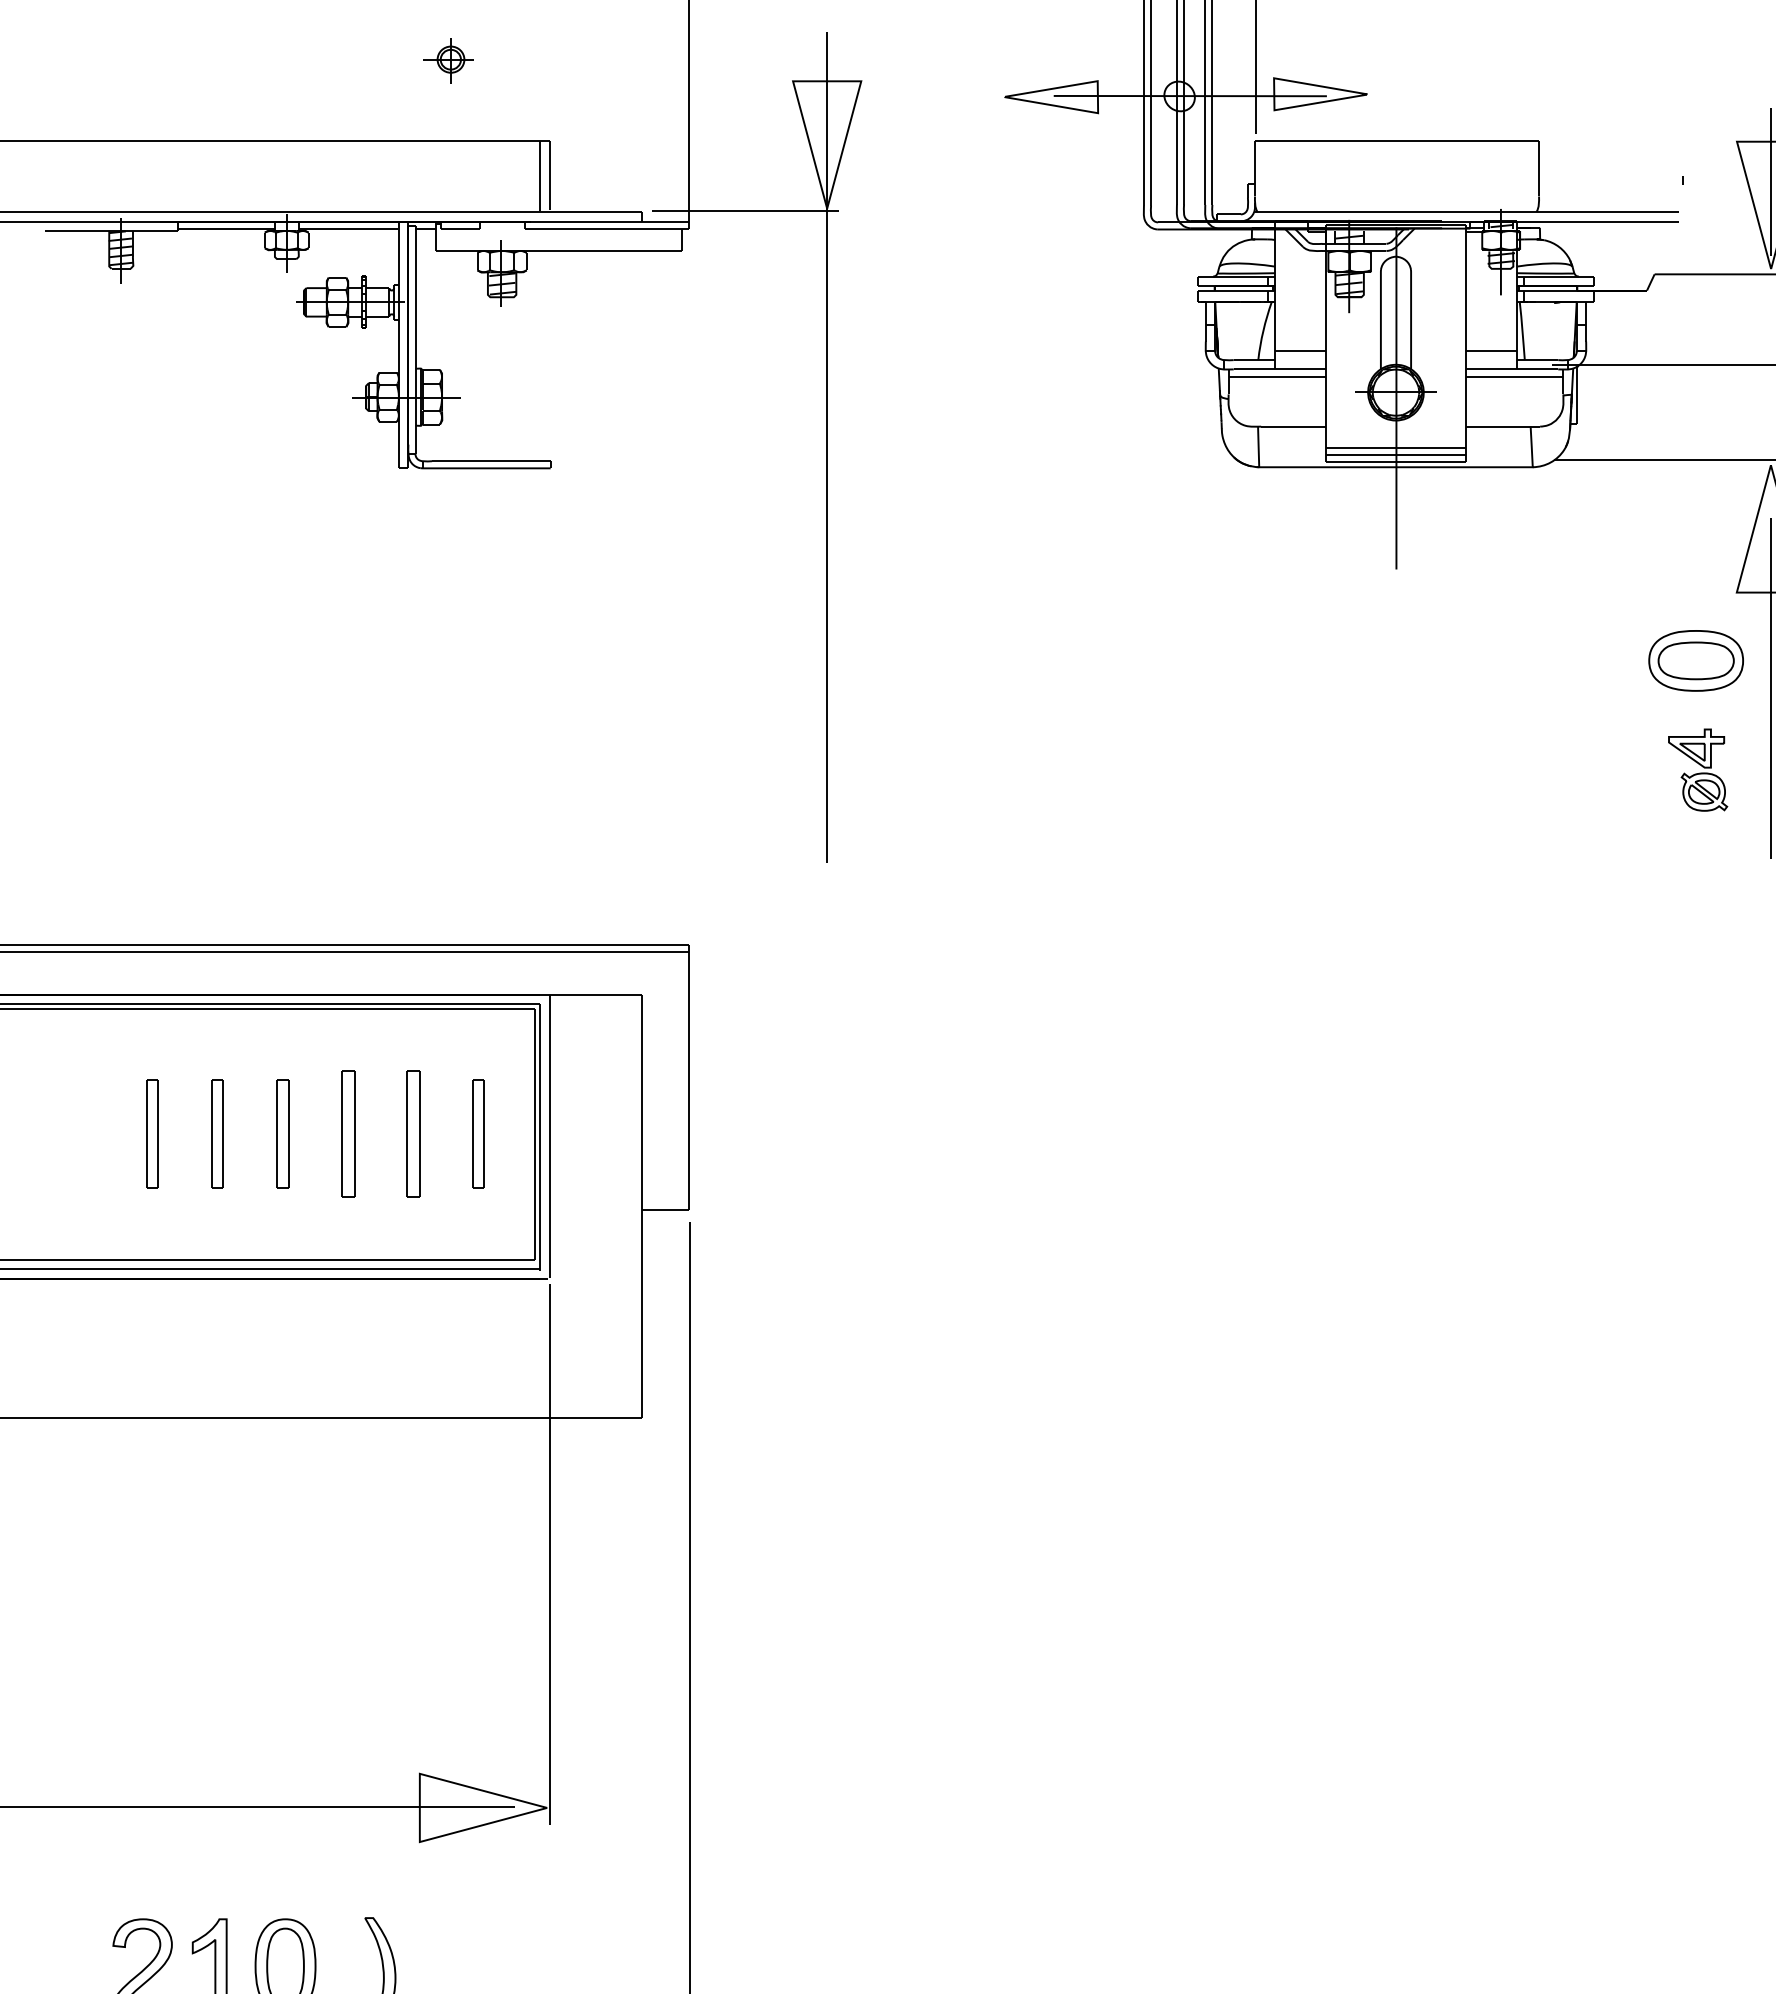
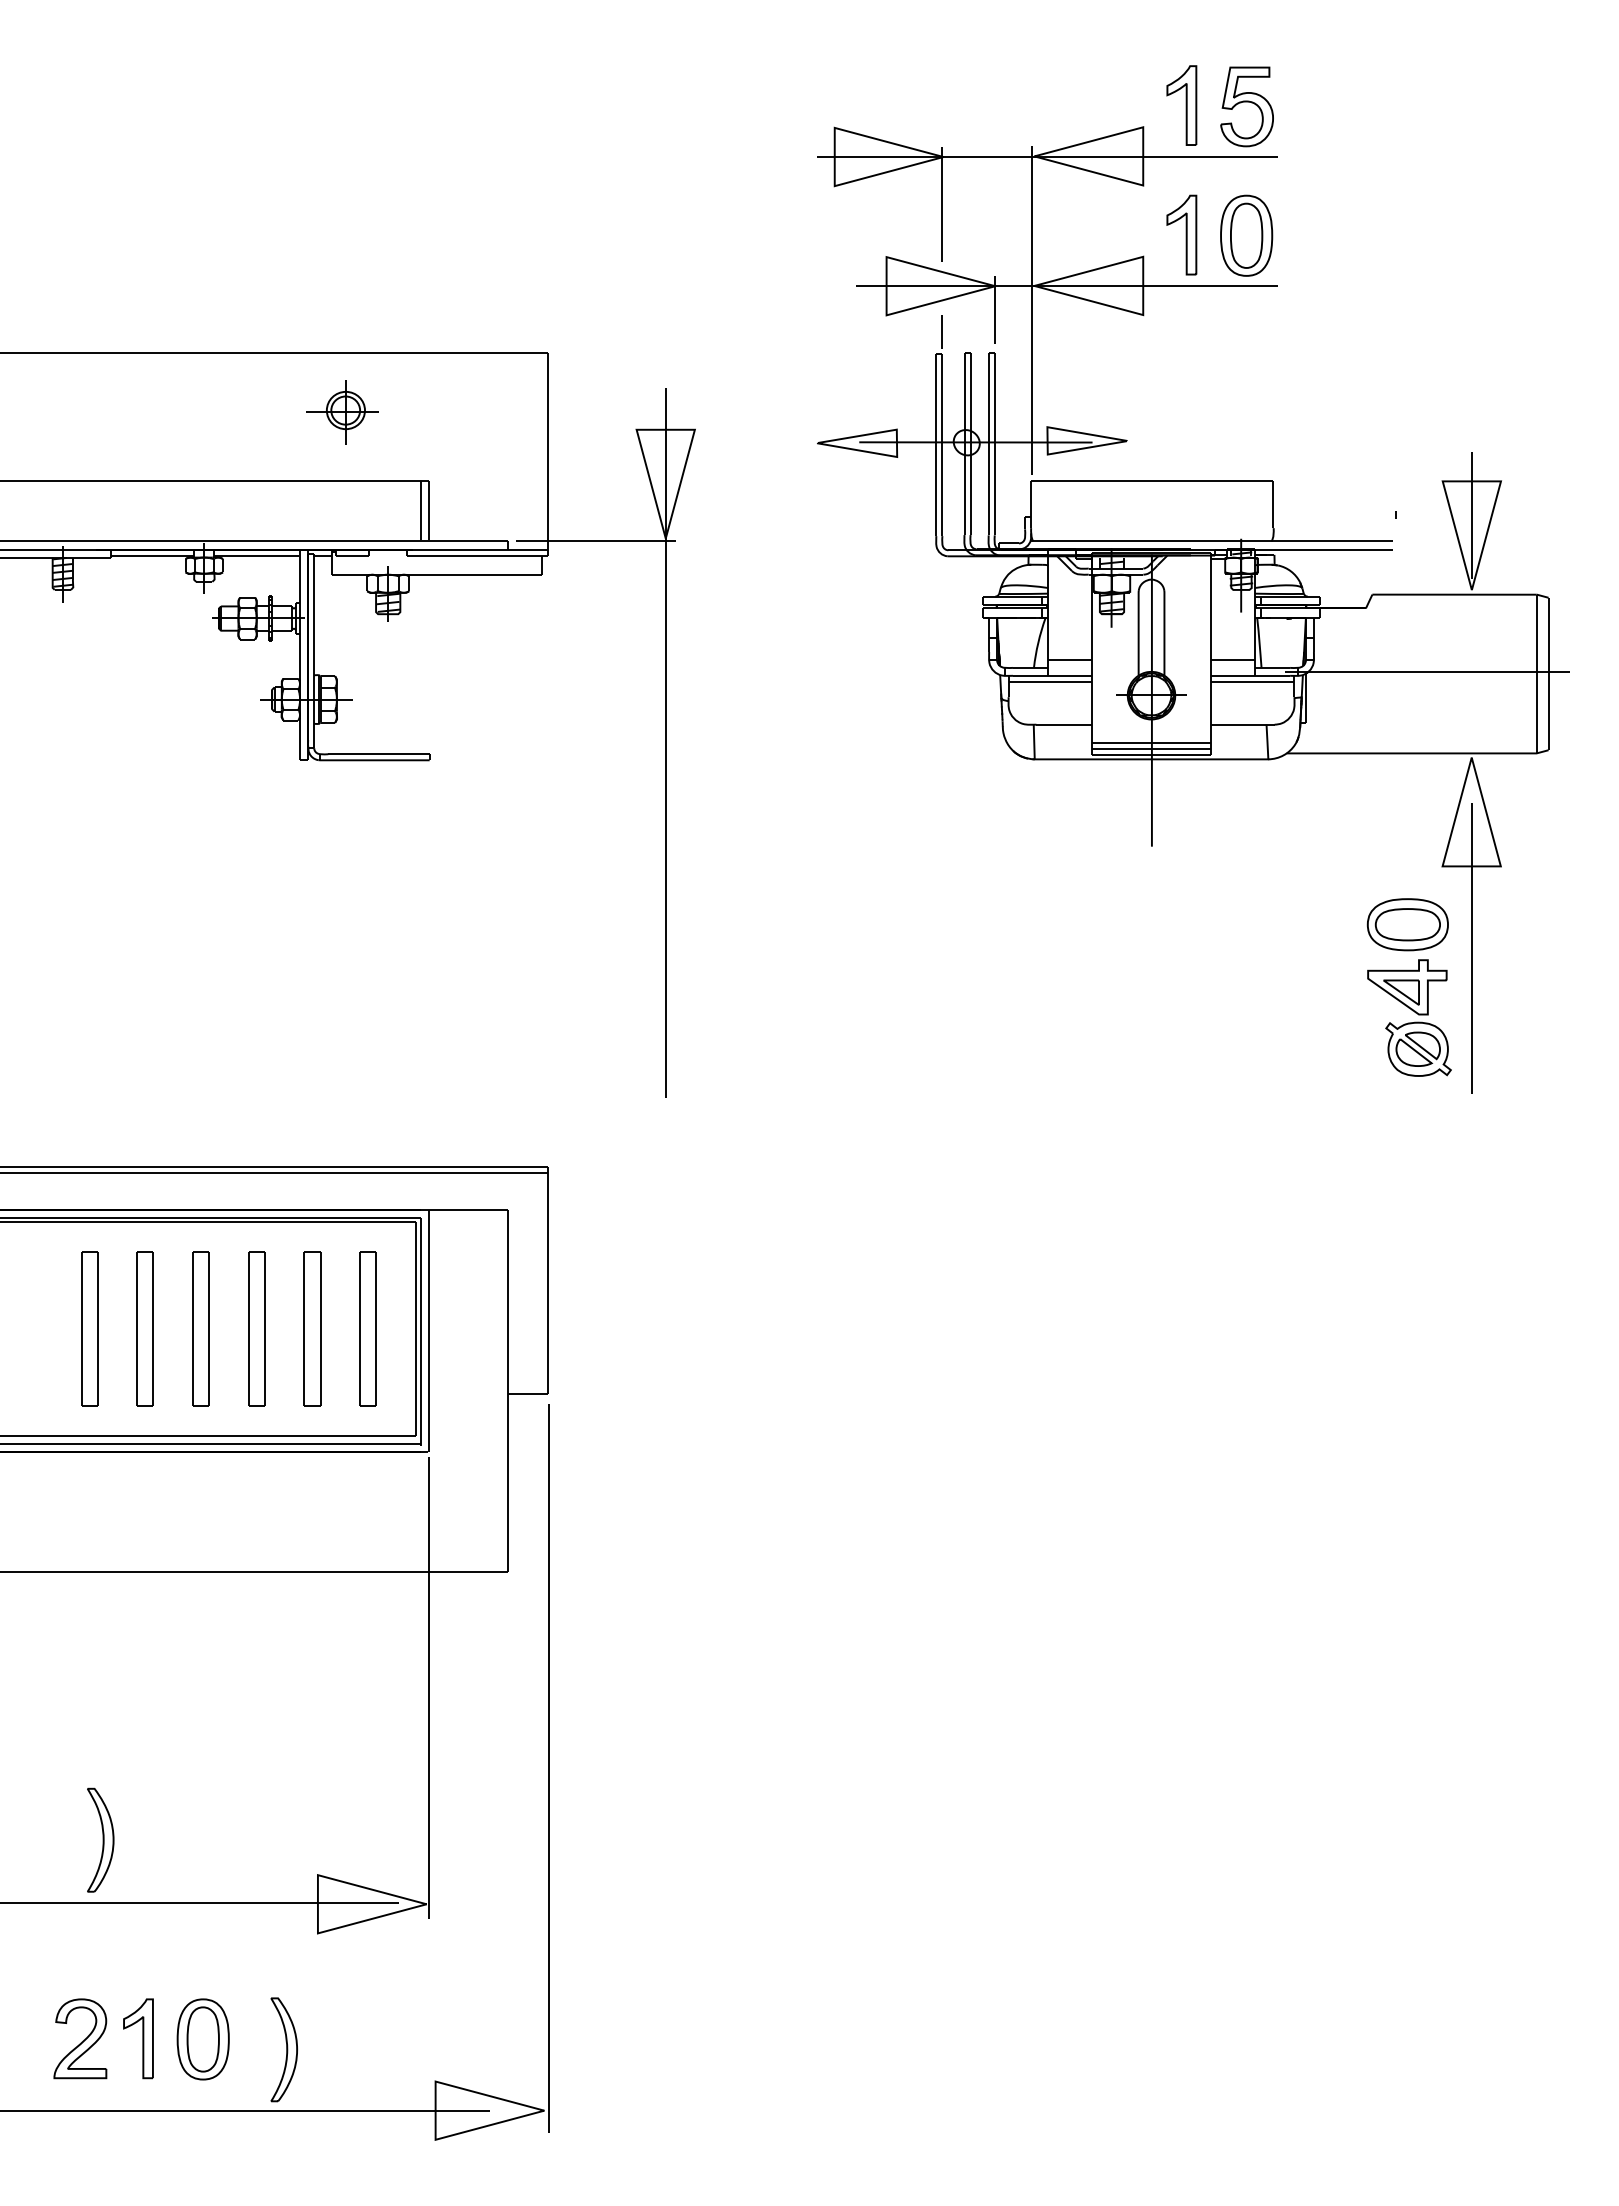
part: (448, 61) -> (342, 412), size x1.67
part: (1698, 769) -> (1409, 1017), size x1.67
part: (152, 1133) -> (89, 1328), size x1.67
part: (216, 1133) -> (144, 1328), size x1.67
part: (282, 1133) -> (200, 1328), size x1.67
part: (347, 1133) -> (256, 1328), size x1.43
part: (413, 1133) -> (312, 1328), size x1.43
part: (477, 1133) -> (367, 1328), size x1.67
part: (165, 1732) -> (100, 1839), added

